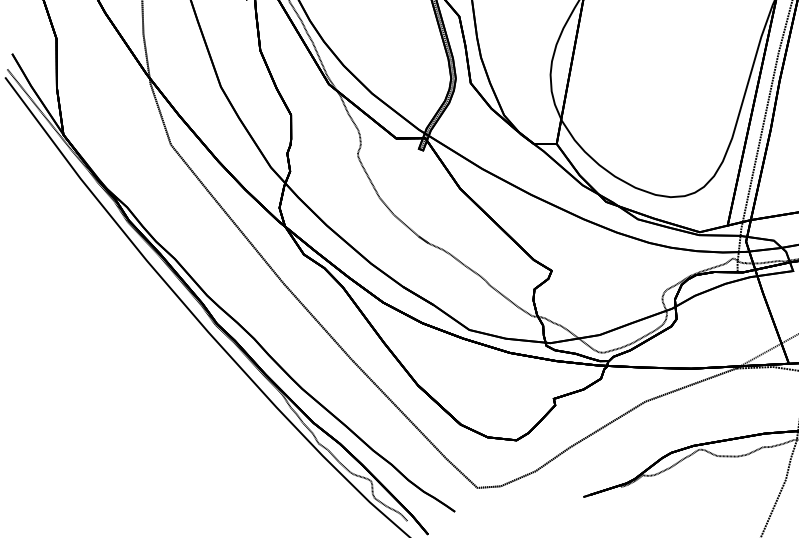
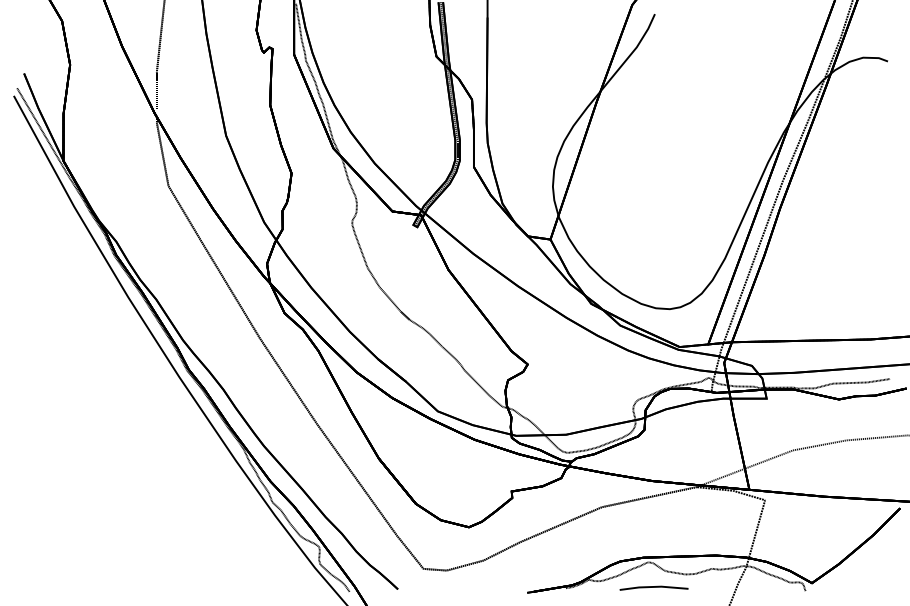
part: (707, 473) -> (653, 587), added

